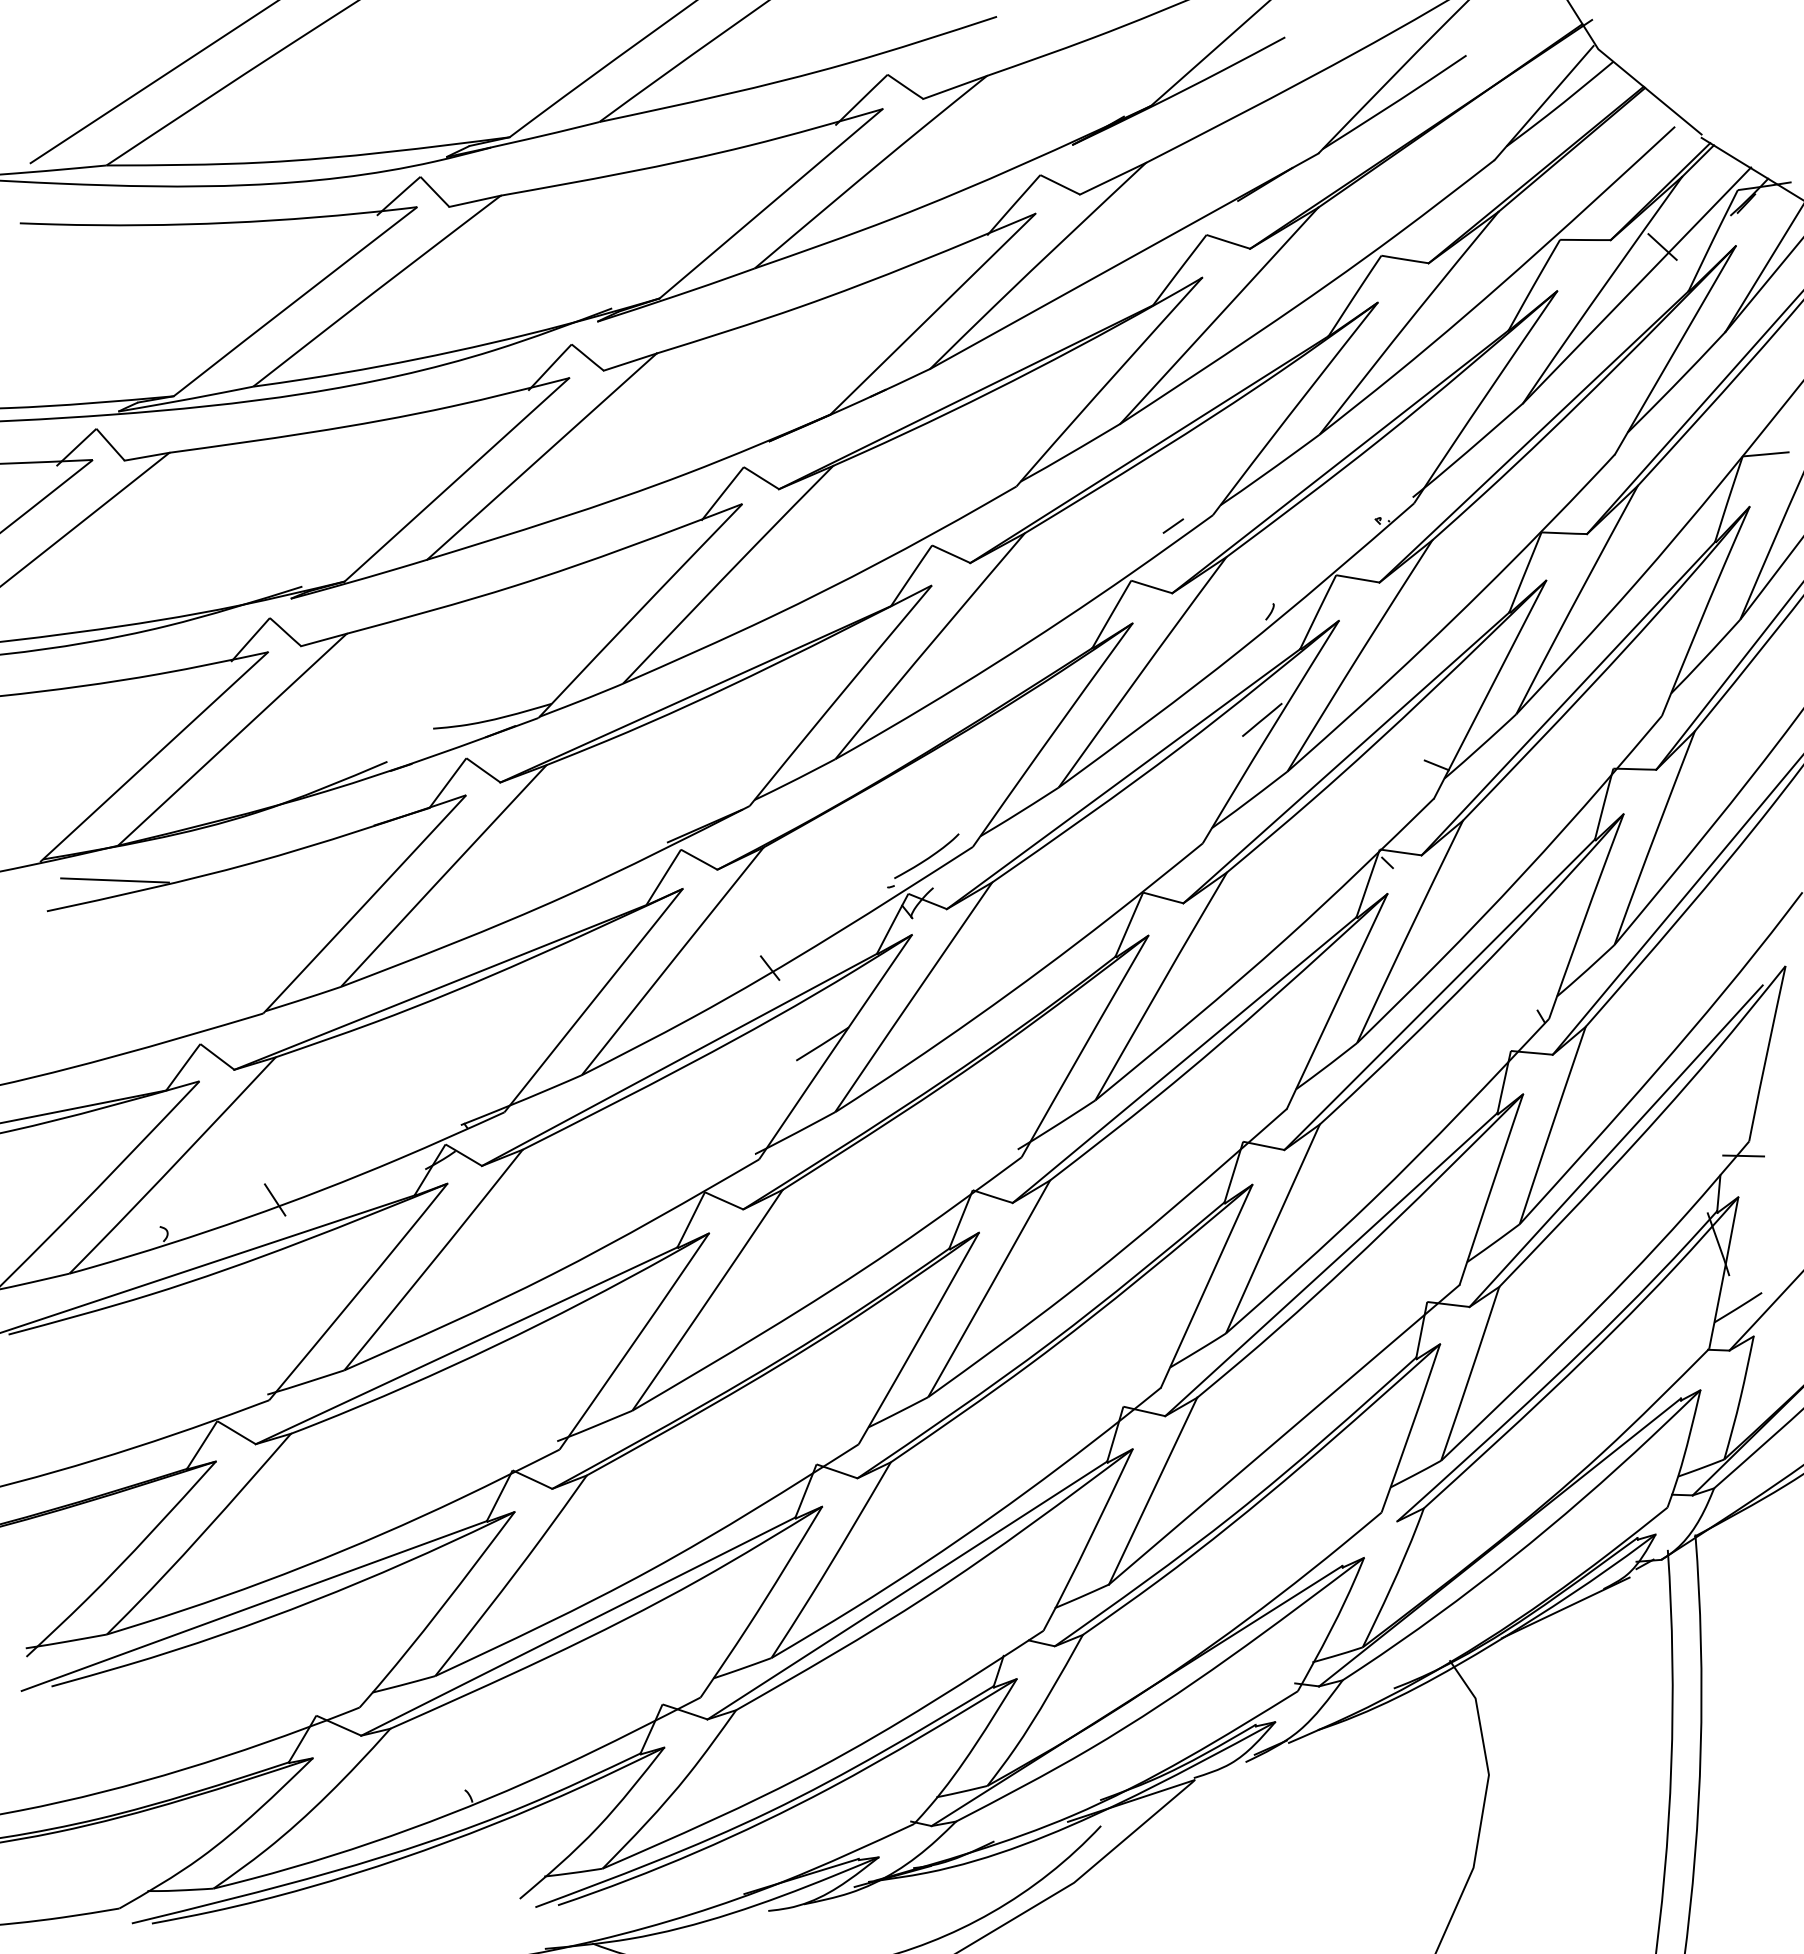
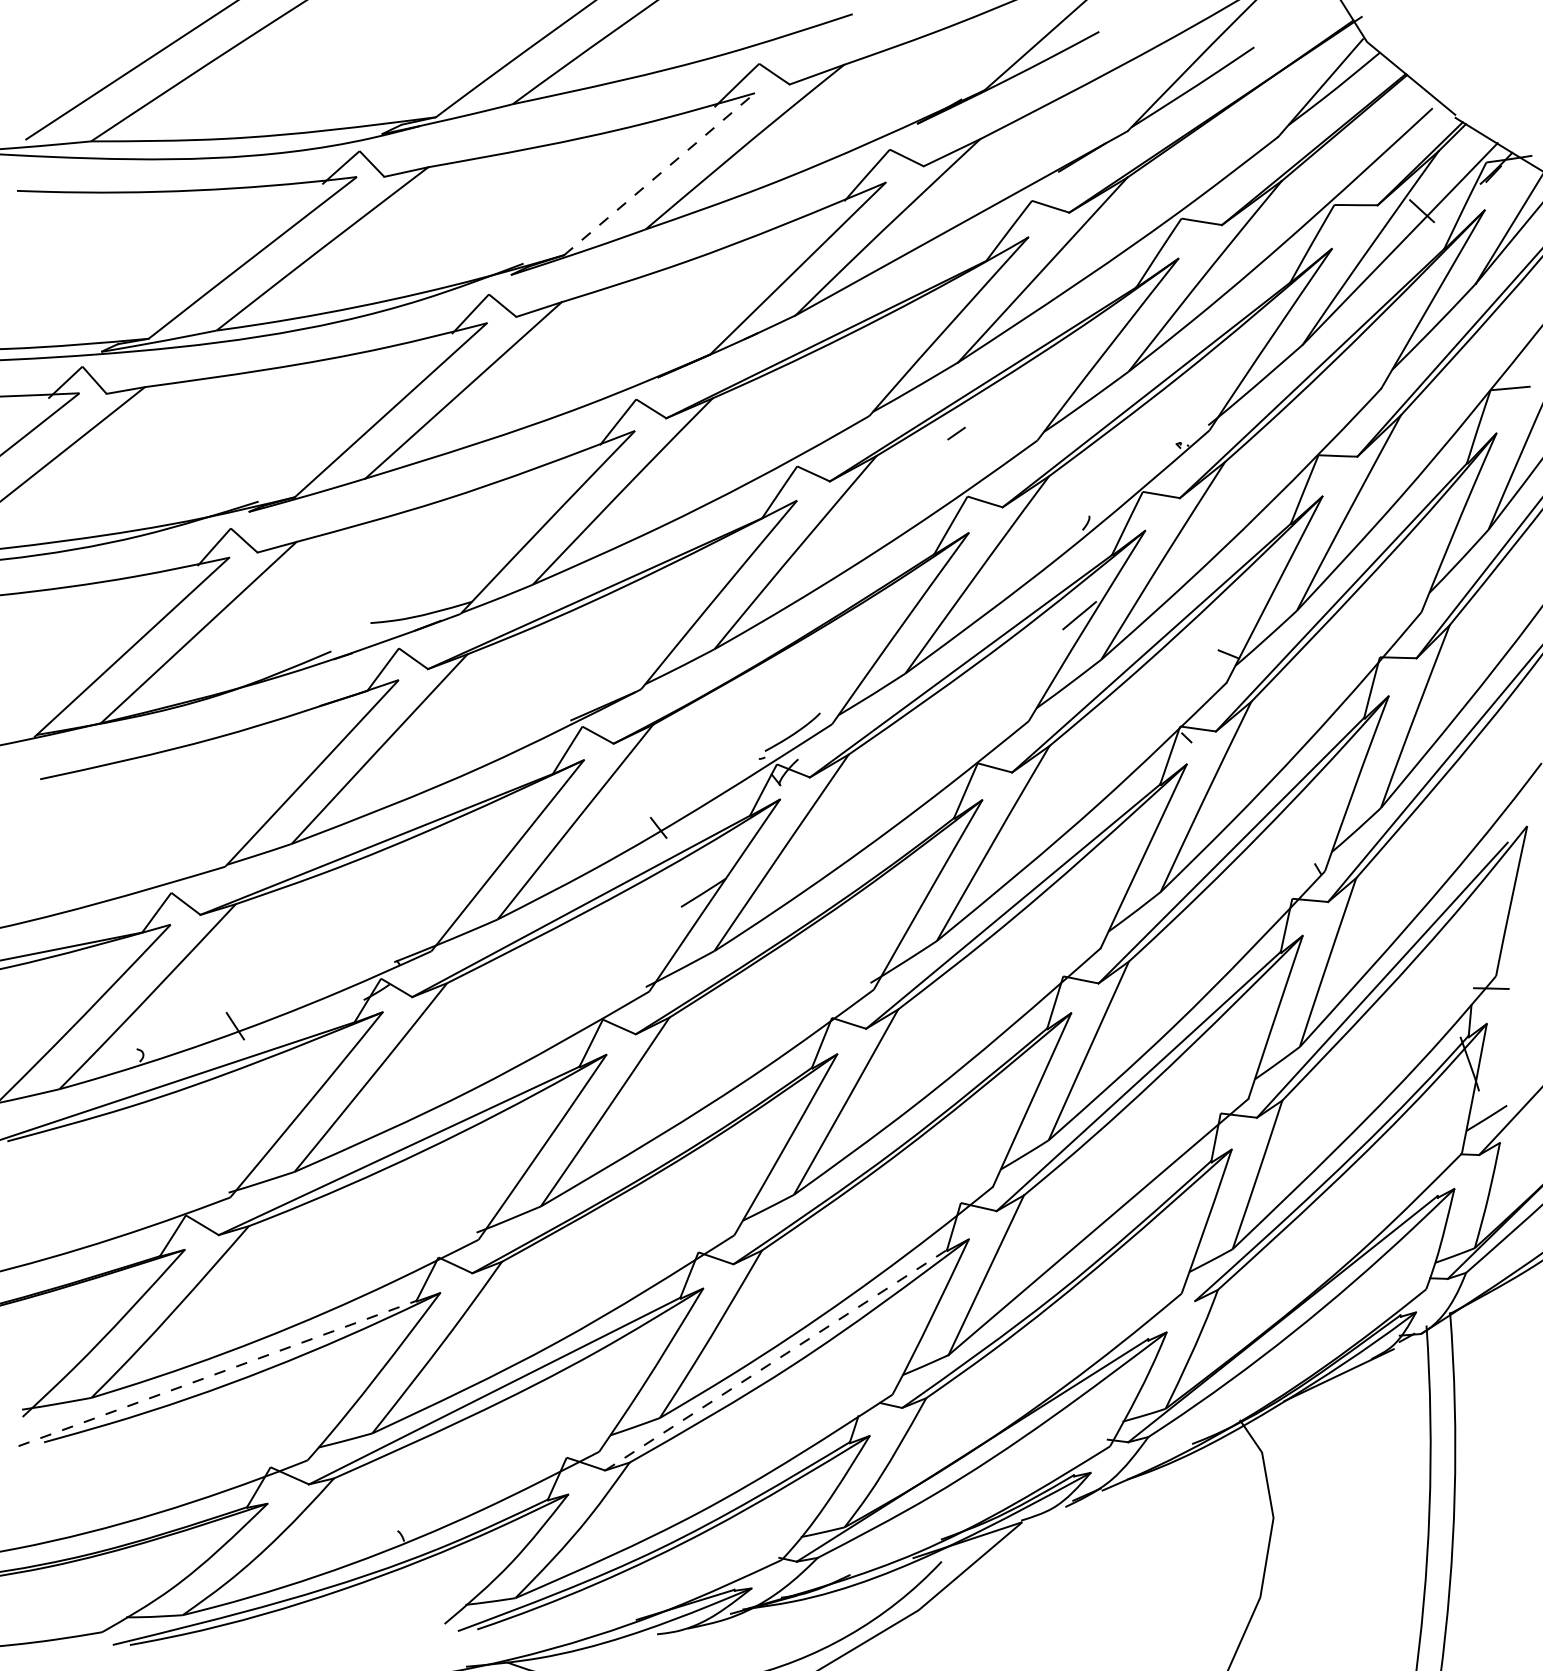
line: (771, 203) -> (659, 173), solid -> dashed
line: (1173, 525) -> (956, 433), moved
line: (114, 880) -> (97, 752), removed
line: (907, 1590) -> (776, 1360), solid -> dashed
line: (254, 1606) -> (217, 1373), solid -> dashed

